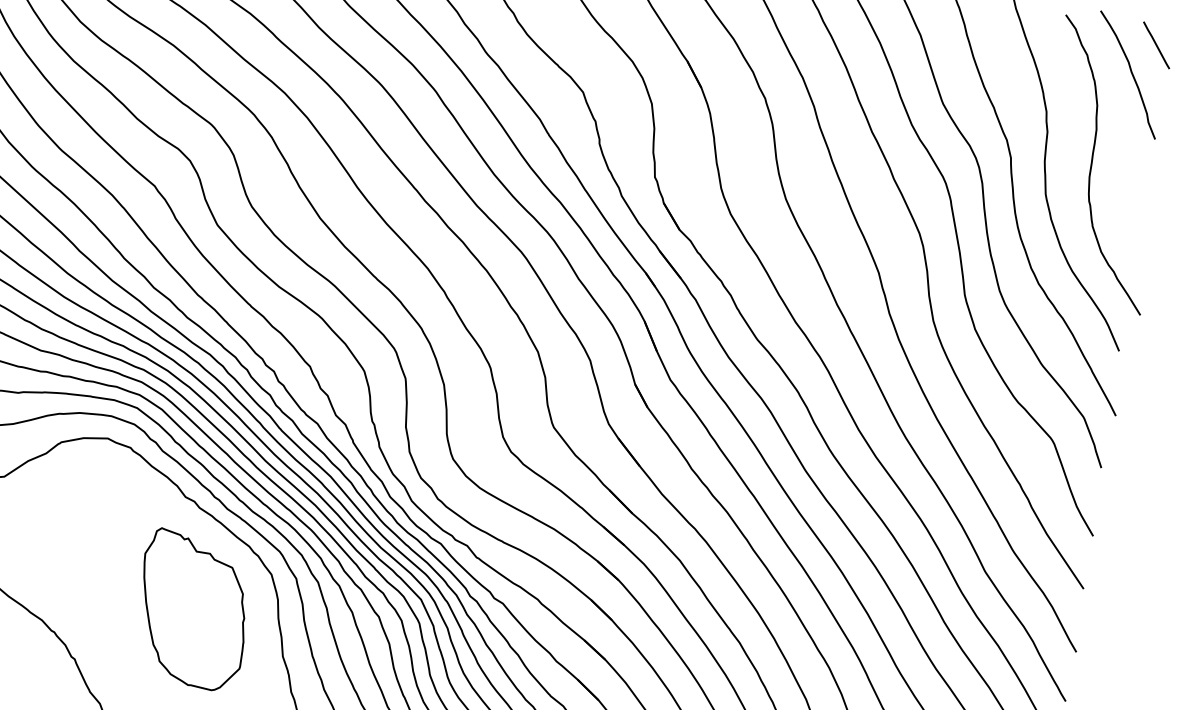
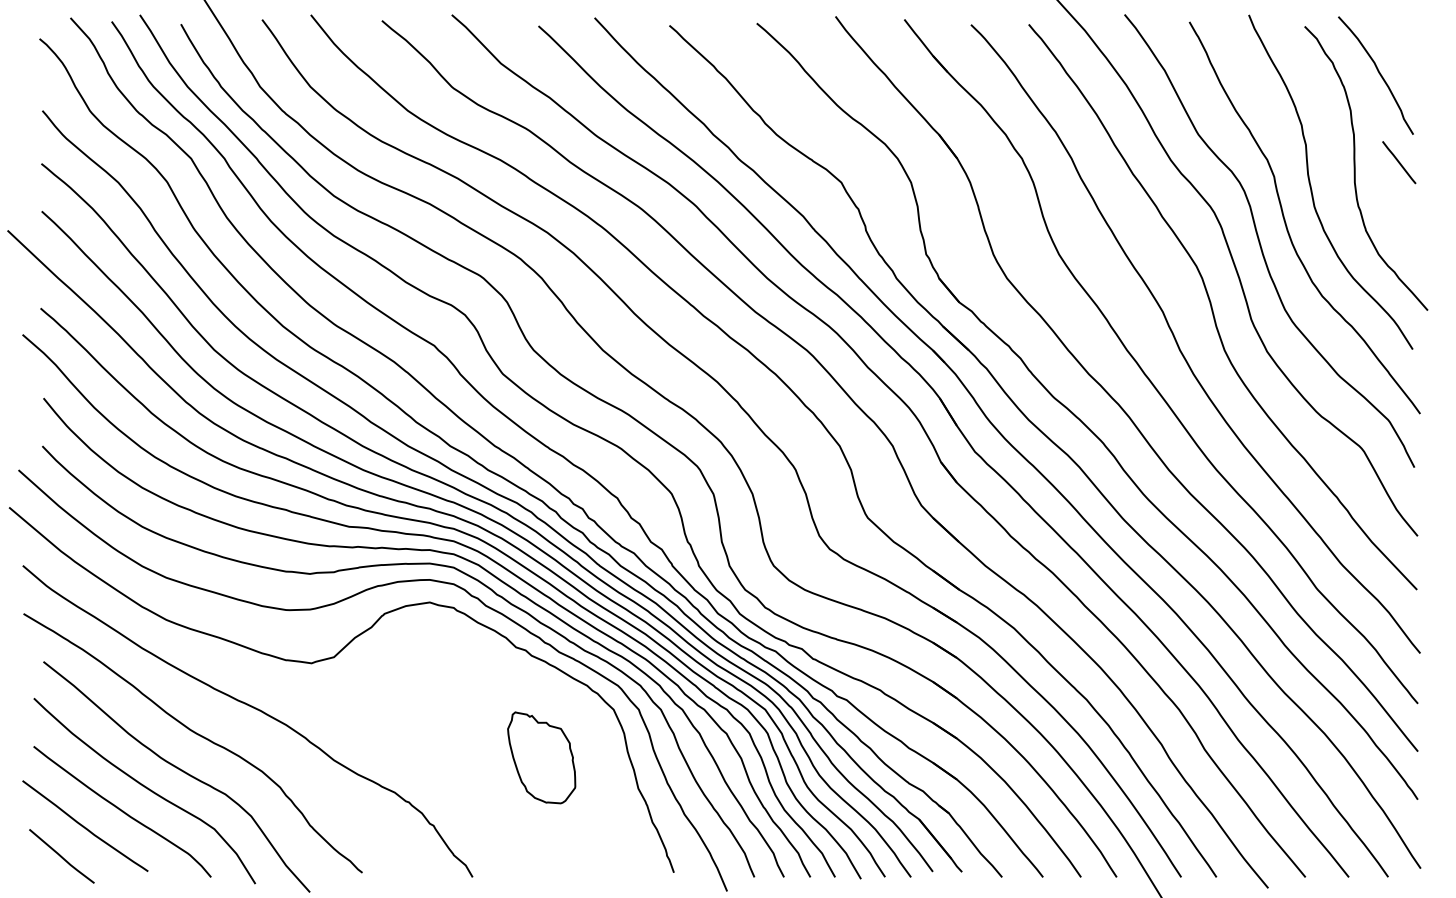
line: (1156, 45) -> (1399, 162), moved
part: (192, 609) -> (541, 757), size x0.6

